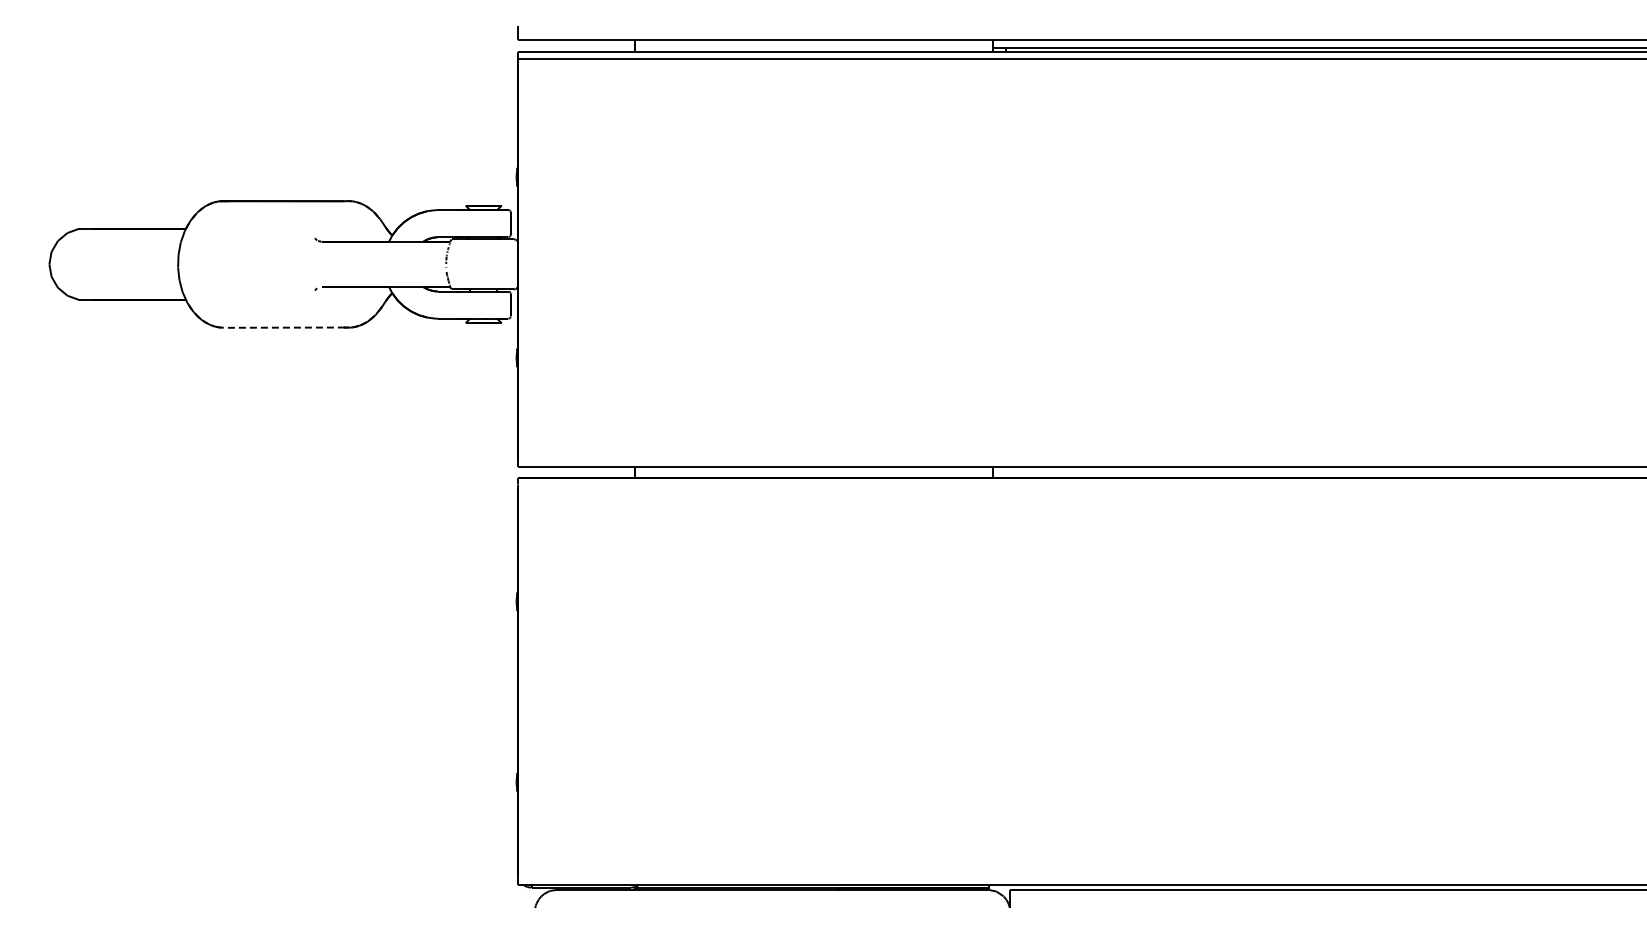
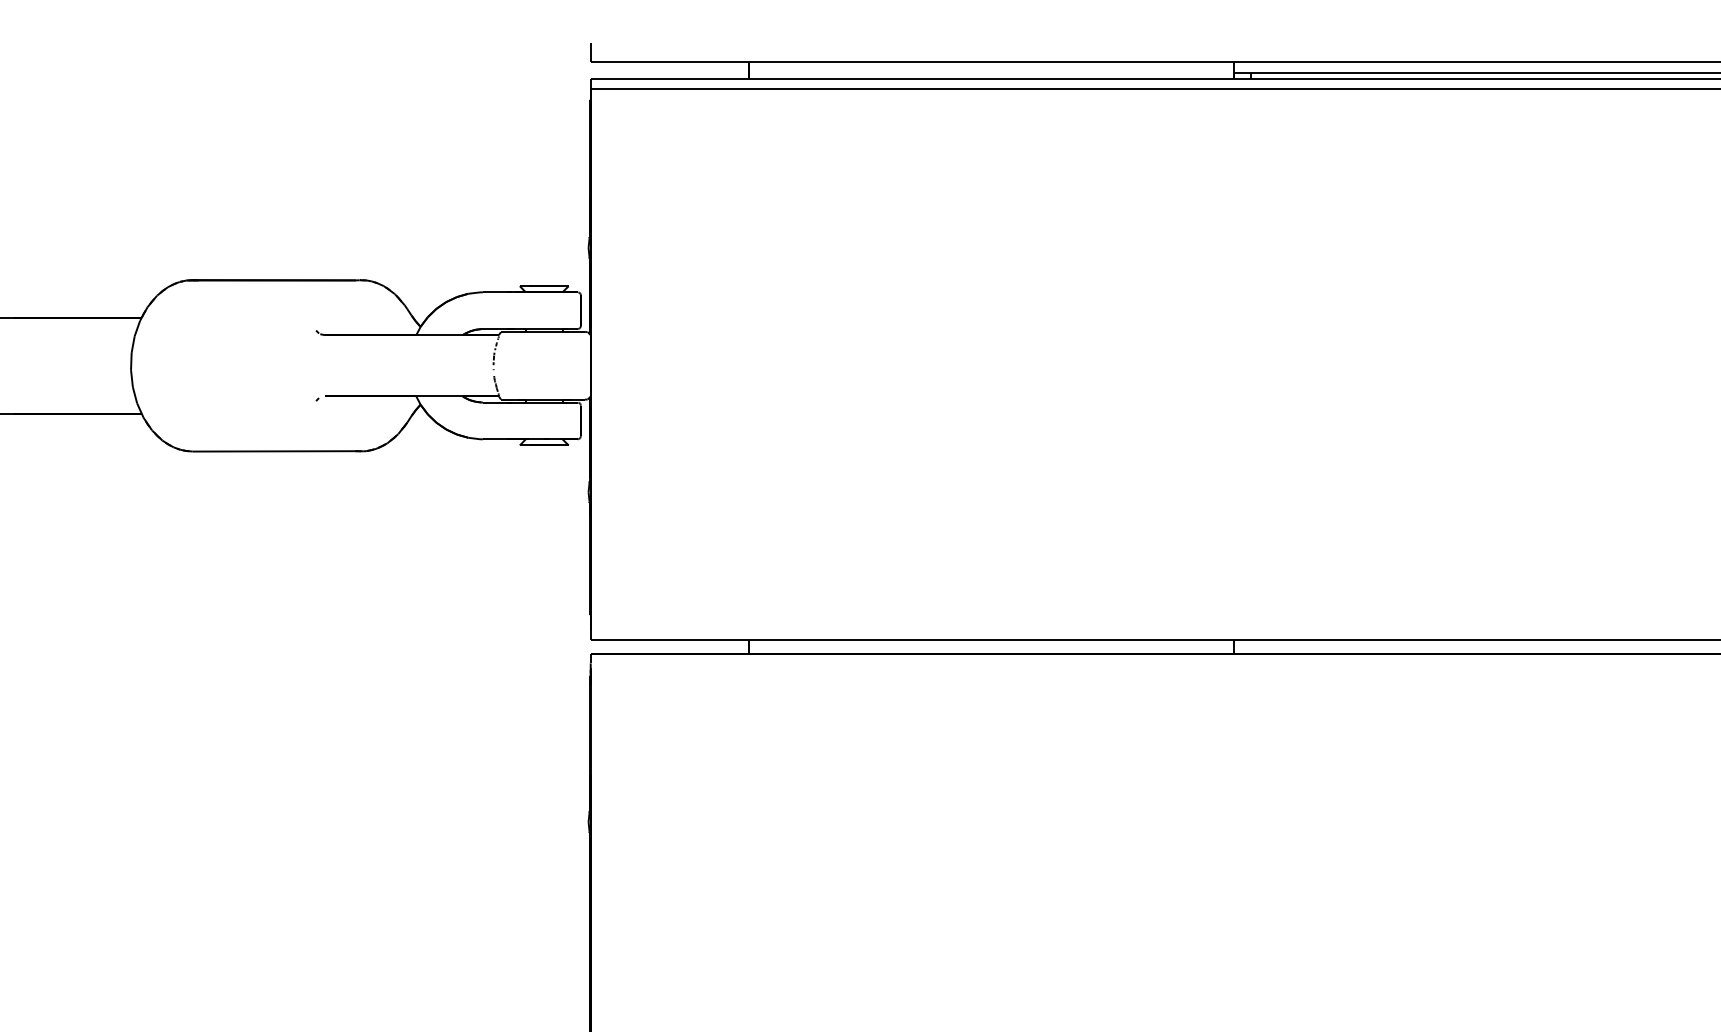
line: (284, 327) -> (274, 451), dashed -> solid

